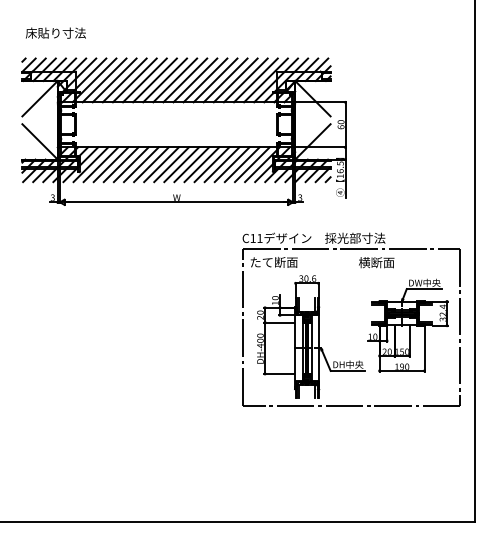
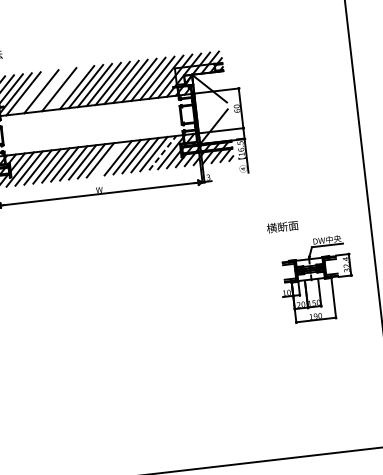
line: (114, 80) -> (32, 92), removed
line: (134, 80) -> (50, 90), removed
line: (154, 80) -> (67, 88), removed
line: (191, 164) -> (109, 159), removed
line: (252, 164) -> (162, 152), solid -> dashed
part: (319, 319) -> (237, 283), removed

